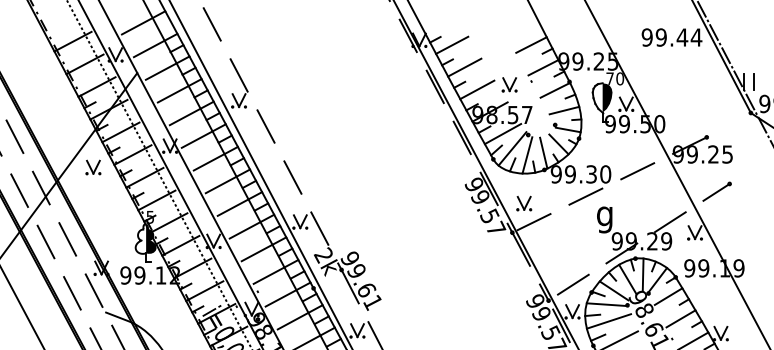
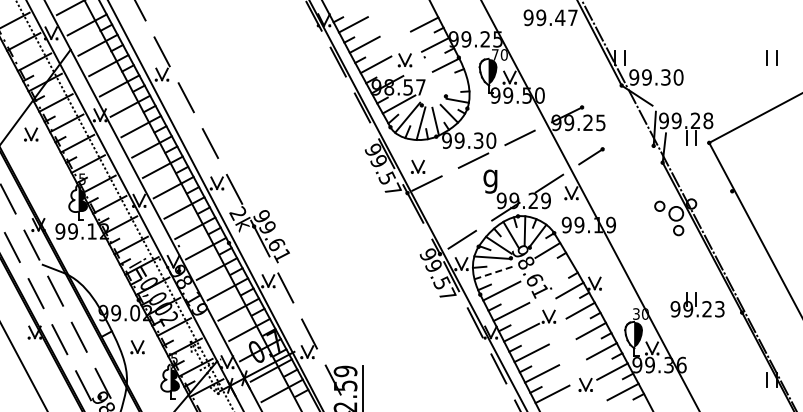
text: (696, 37) -> (572, 17), 99.44 -> 99.47
line: (564, 110) -> (454, 83), removed
line: (680, 318) -> (558, 270), removed
line: (609, 321) -> (494, 272), solid -> dashed

